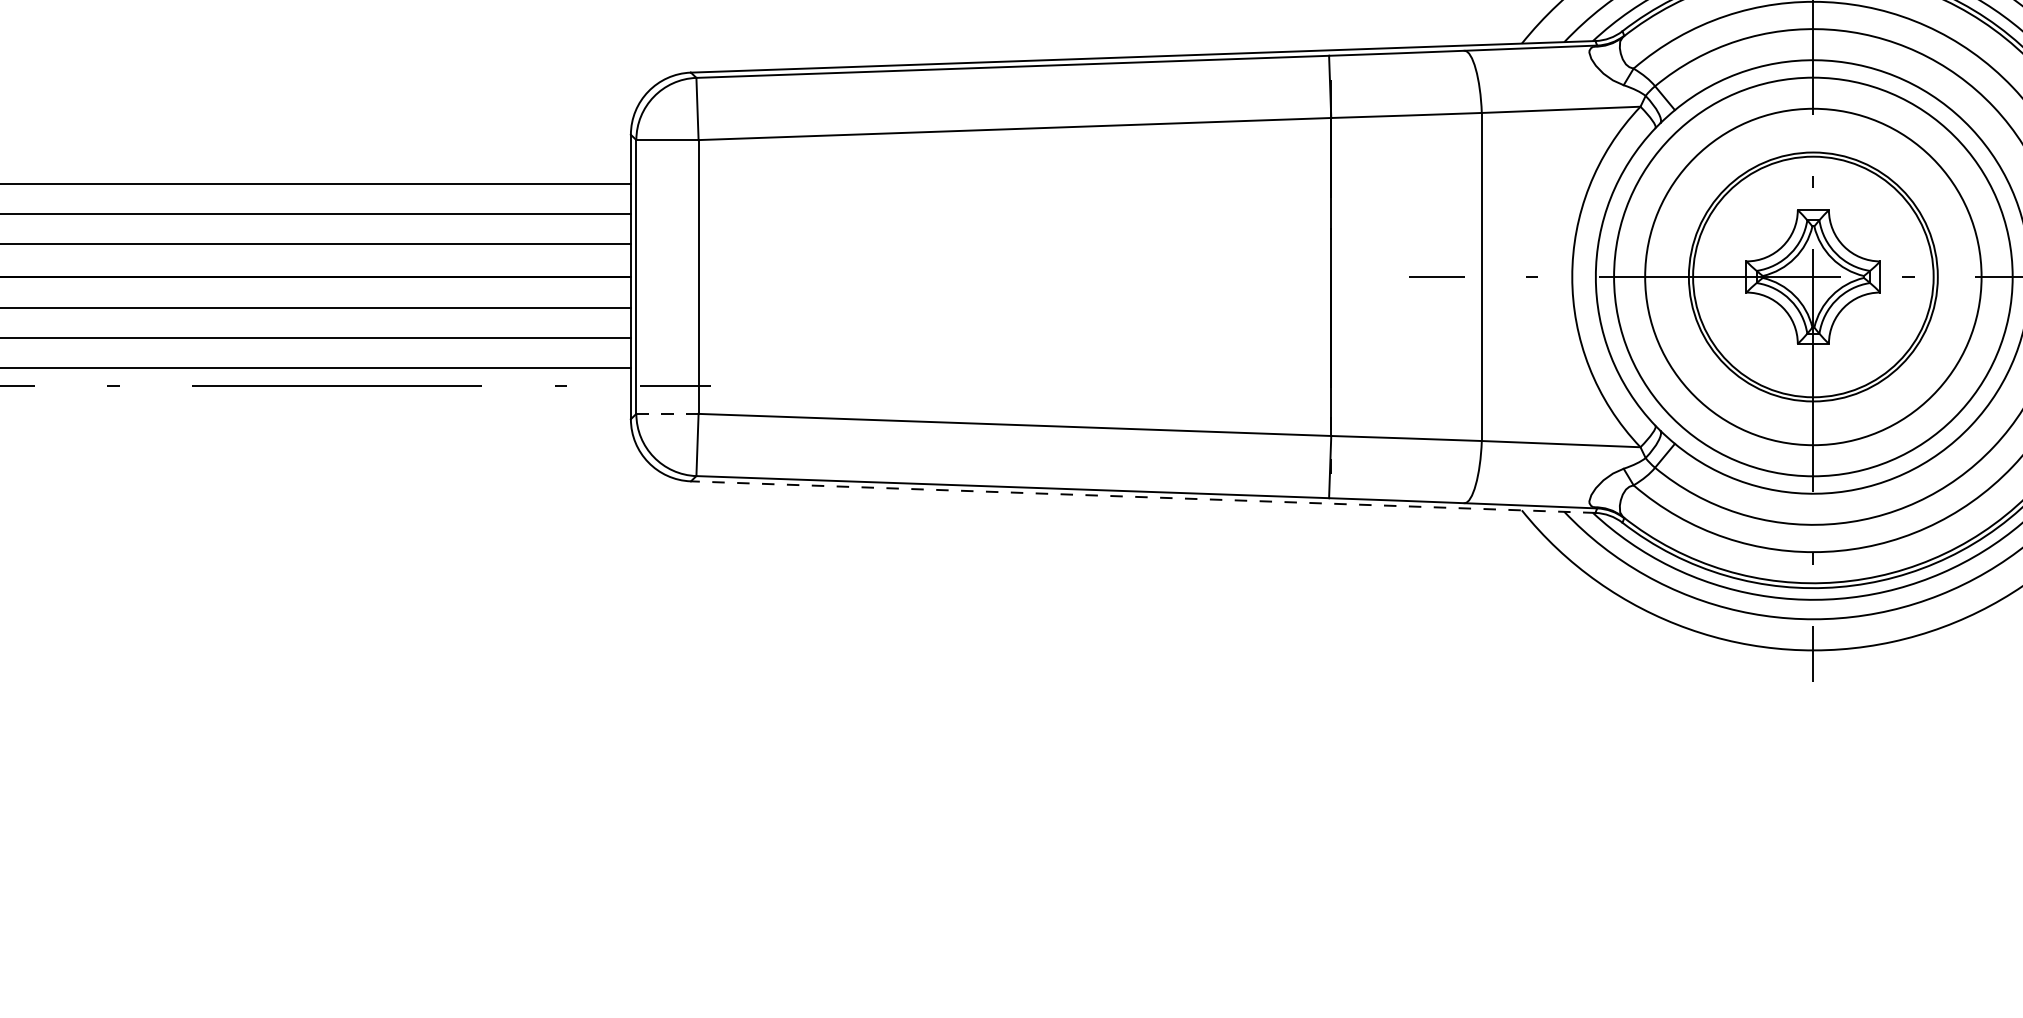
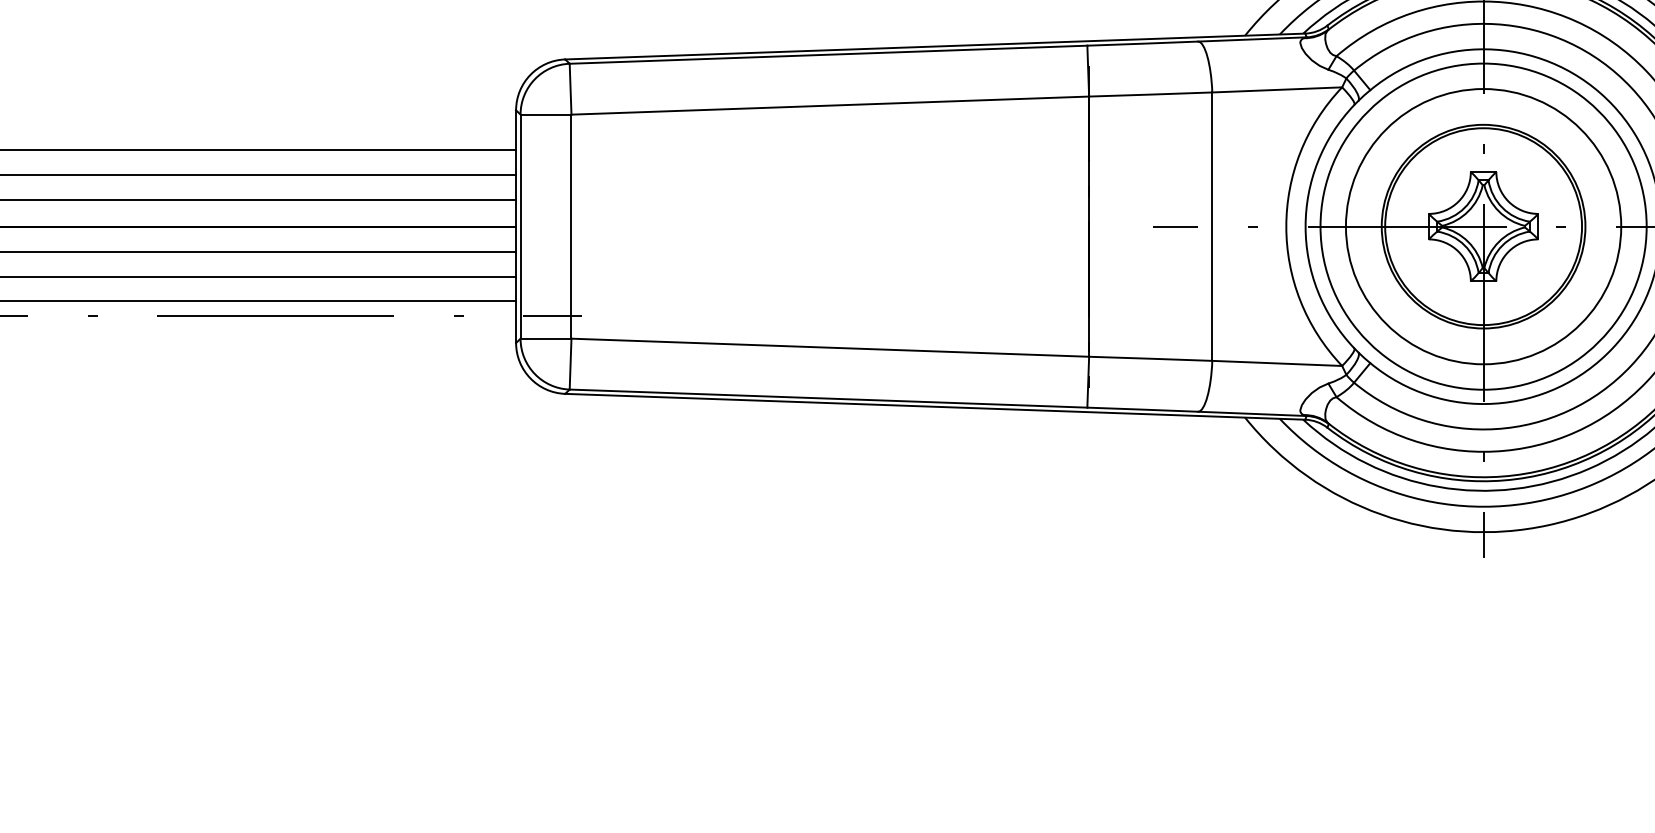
line: (666, 413) -> (545, 338), dashed -> solid
line: (1143, 497) -> (935, 407), dashed -> solid

